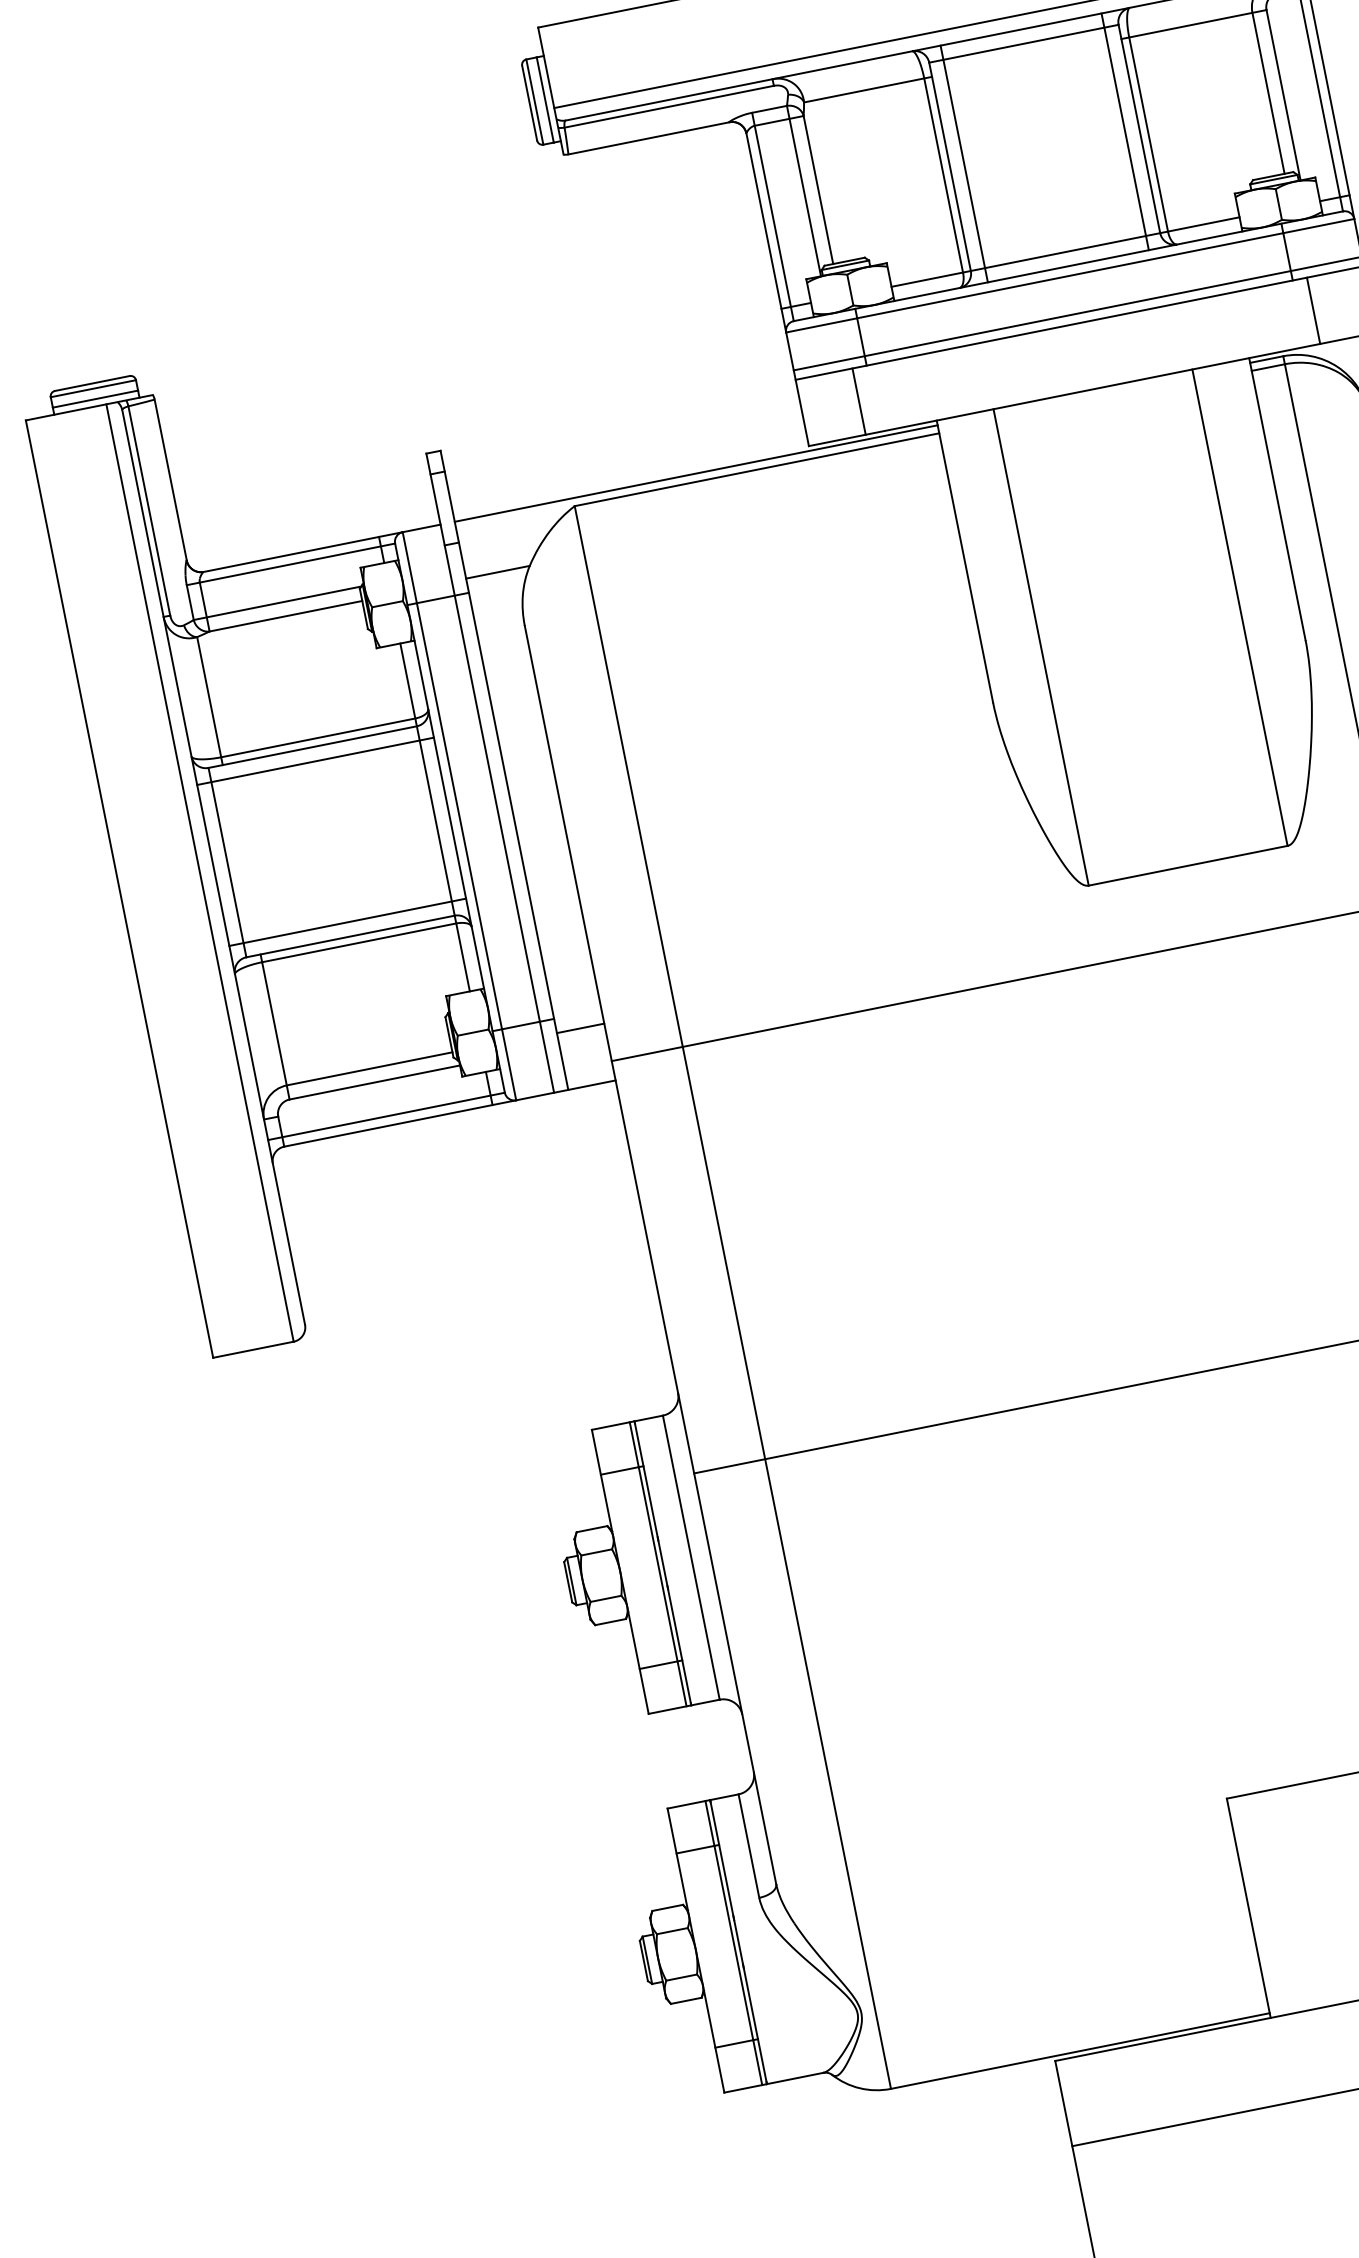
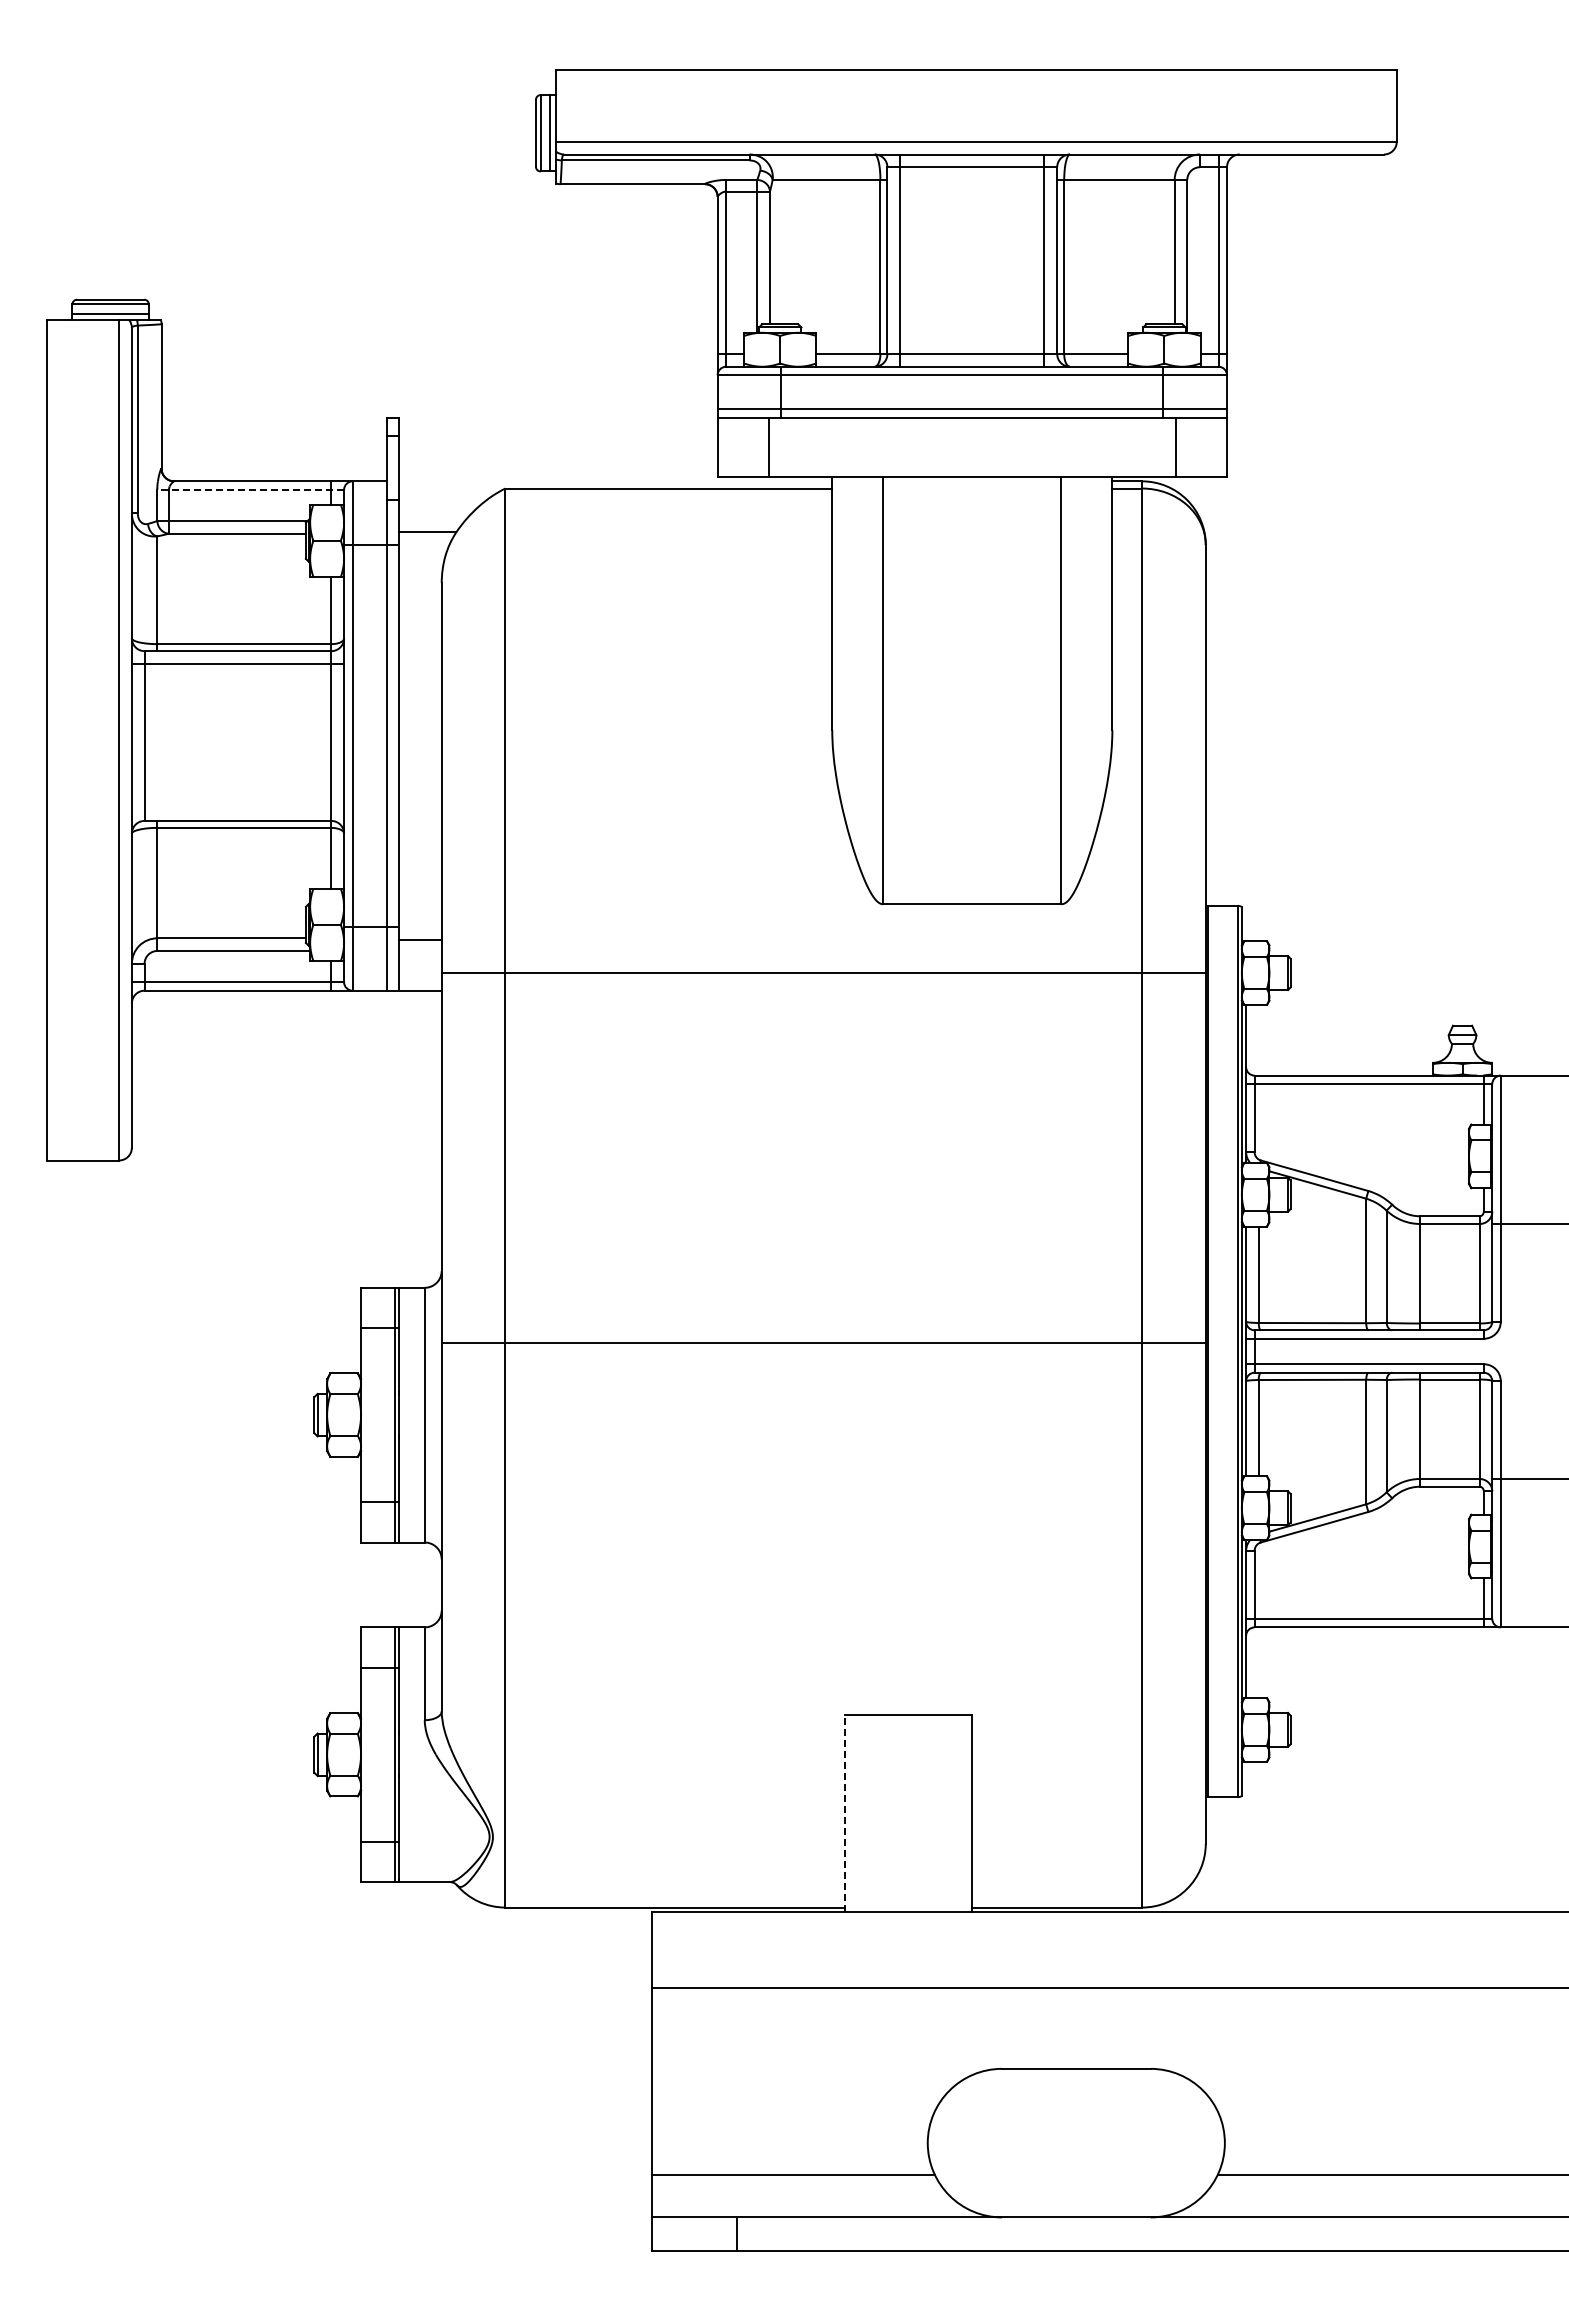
line: (695, 473) -> (615, 481), removed
line: (290, 564) -> (250, 489), solid -> dashed
line: (347, 922) -> (237, 808), removed
line: (1248, 1908) -> (844, 1813), solid -> dashed

